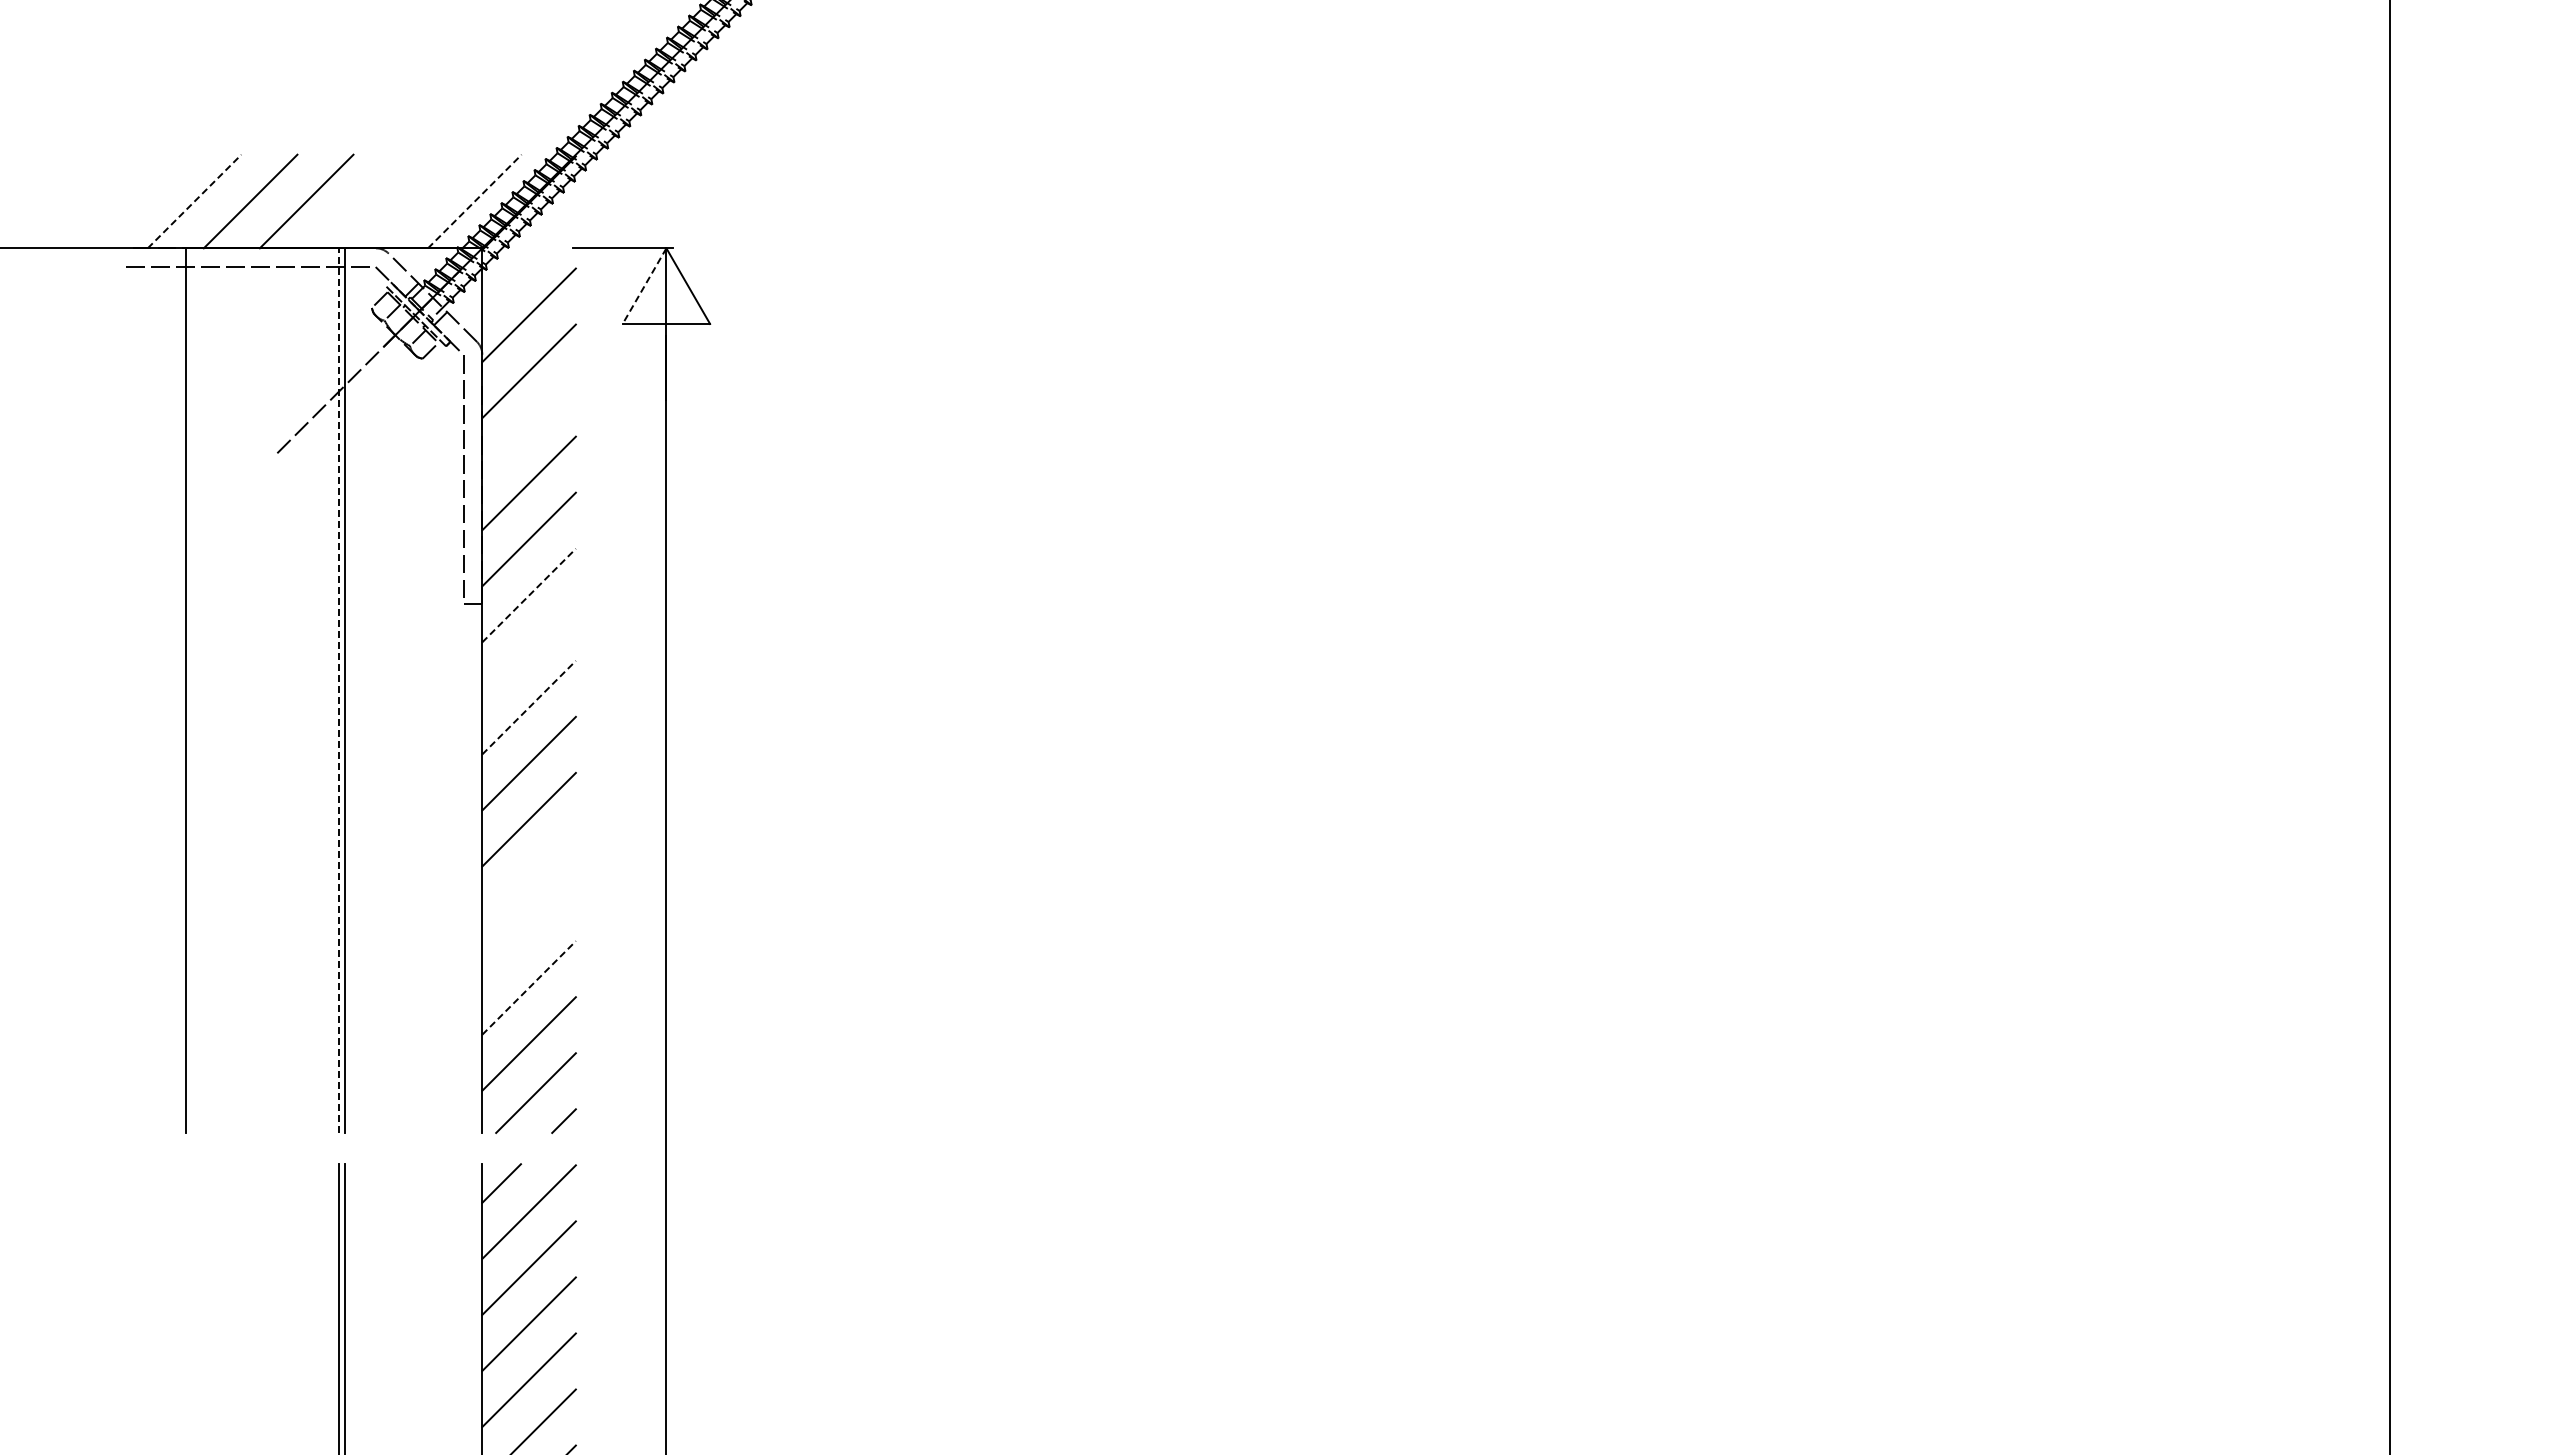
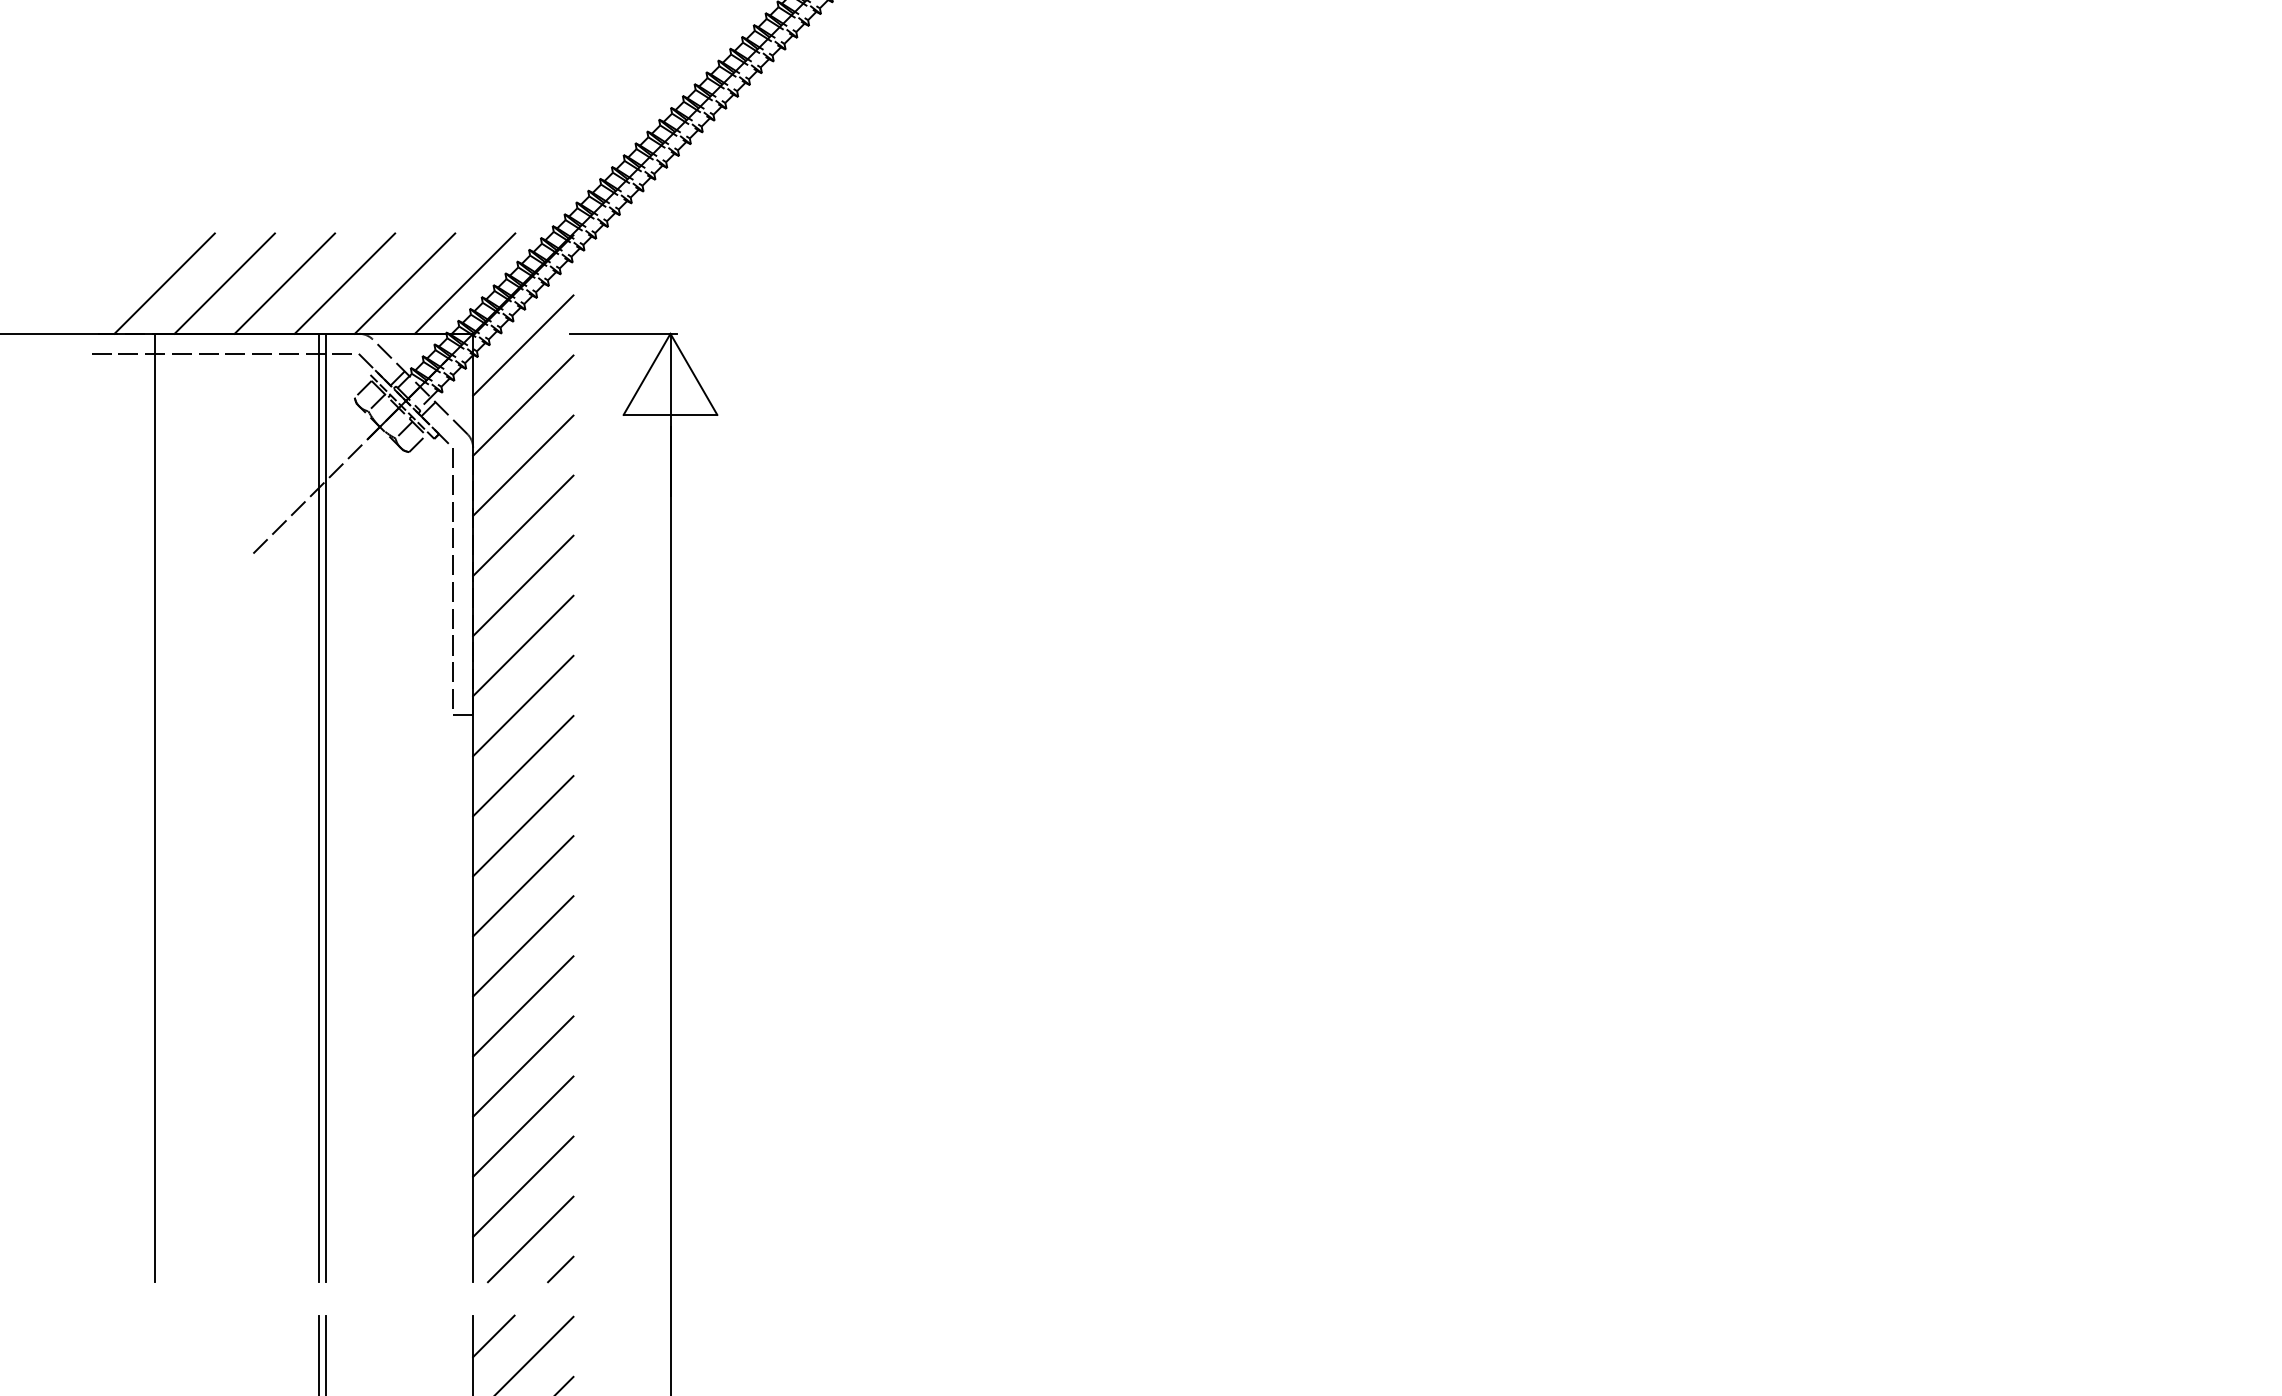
line: (194, 201) -> (164, 283), dashed -> solid
line: (362, 201) -> (344, 283), added
line: (418, 201) -> (404, 283), added
line: (475, 201) -> (465, 283), dashed -> solid
line: (528, 259) -> (522, 345), added
line: (644, 286) -> (647, 374), dashed -> solid
line: (528, 427) -> (522, 525), added
line: (529, 595) -> (523, 705), dashed -> solid
line: (528, 651) -> (522, 766), added
line: (338, 690) -> (318, 807), dashed -> solid
line: (529, 707) -> (523, 826), dashed -> solid
line: (528, 875) -> (522, 1006), added
line: (528, 931) -> (522, 1066), added
line: (529, 987) -> (523, 1126), dashed -> solid

